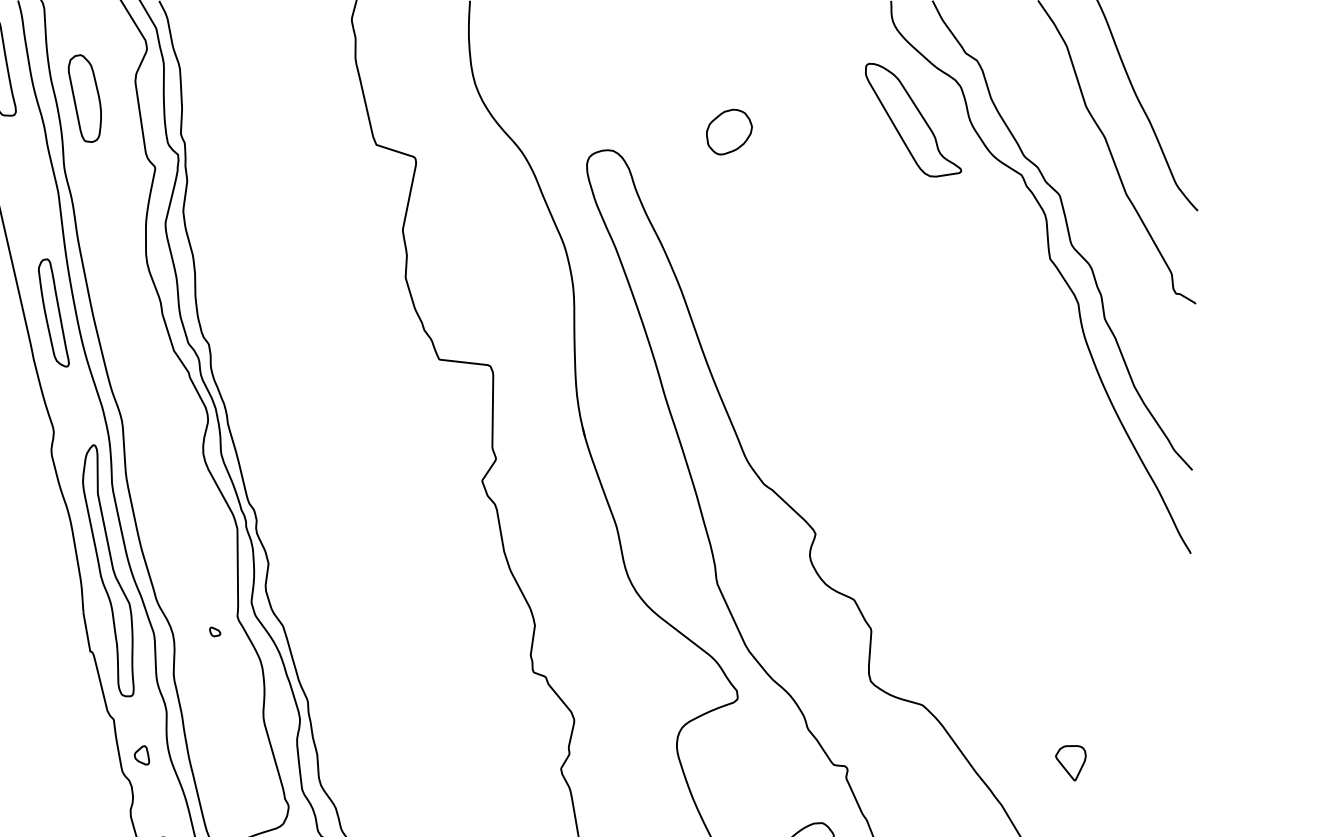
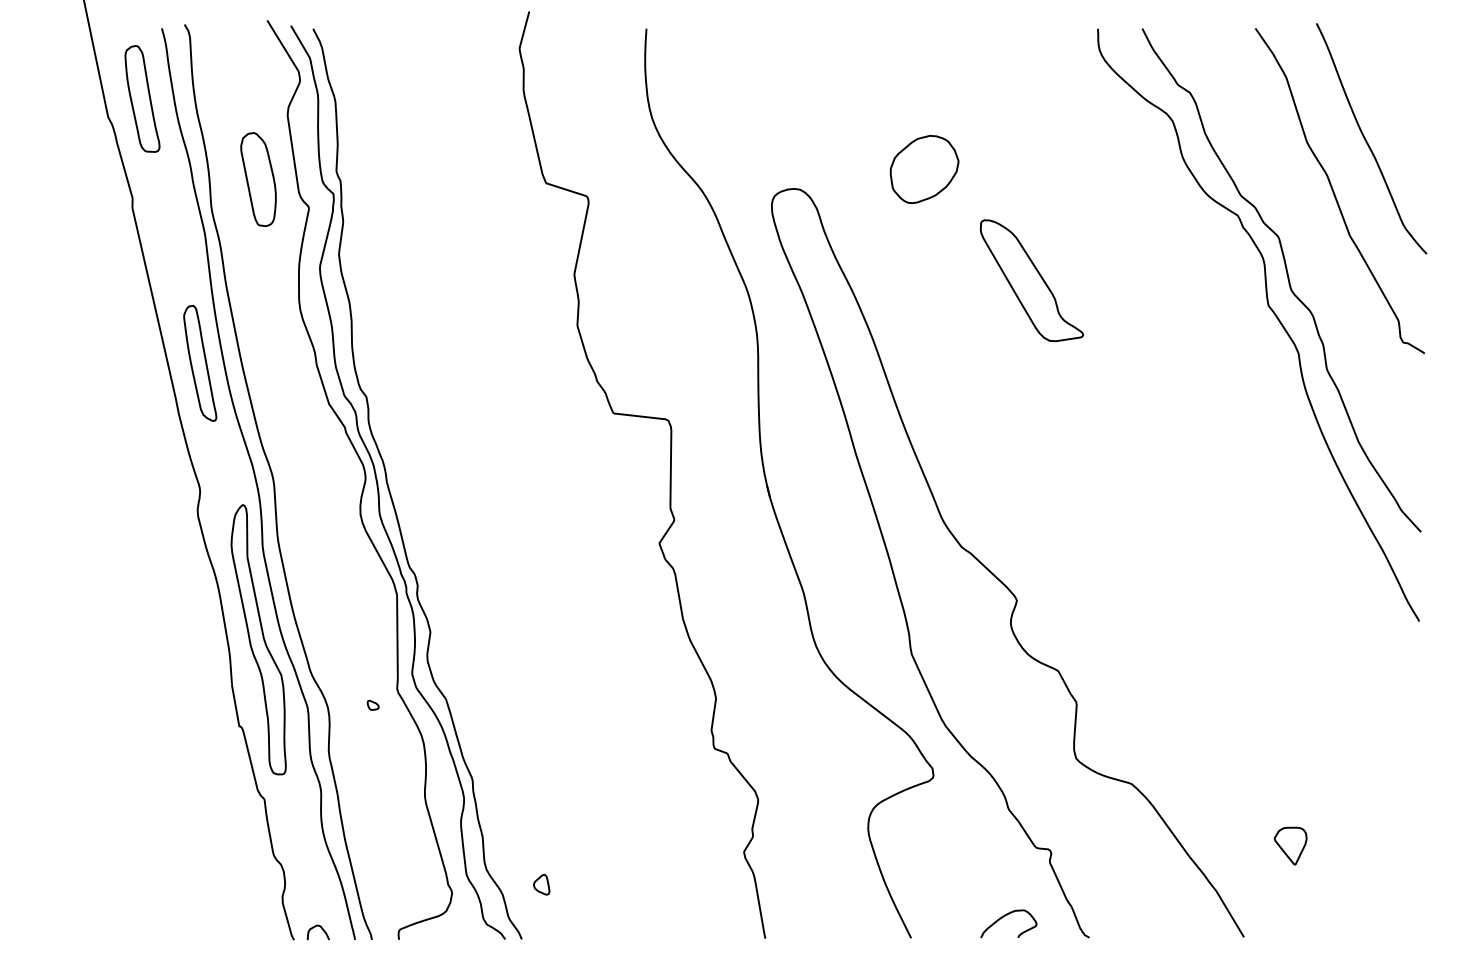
part: (84, 98) -> (258, 179), moved
part: (913, 119) -> (1031, 280), moved
part: (729, 132) -> (924, 169), size x1.4
part: (141, 755) -> (541, 884), moved

